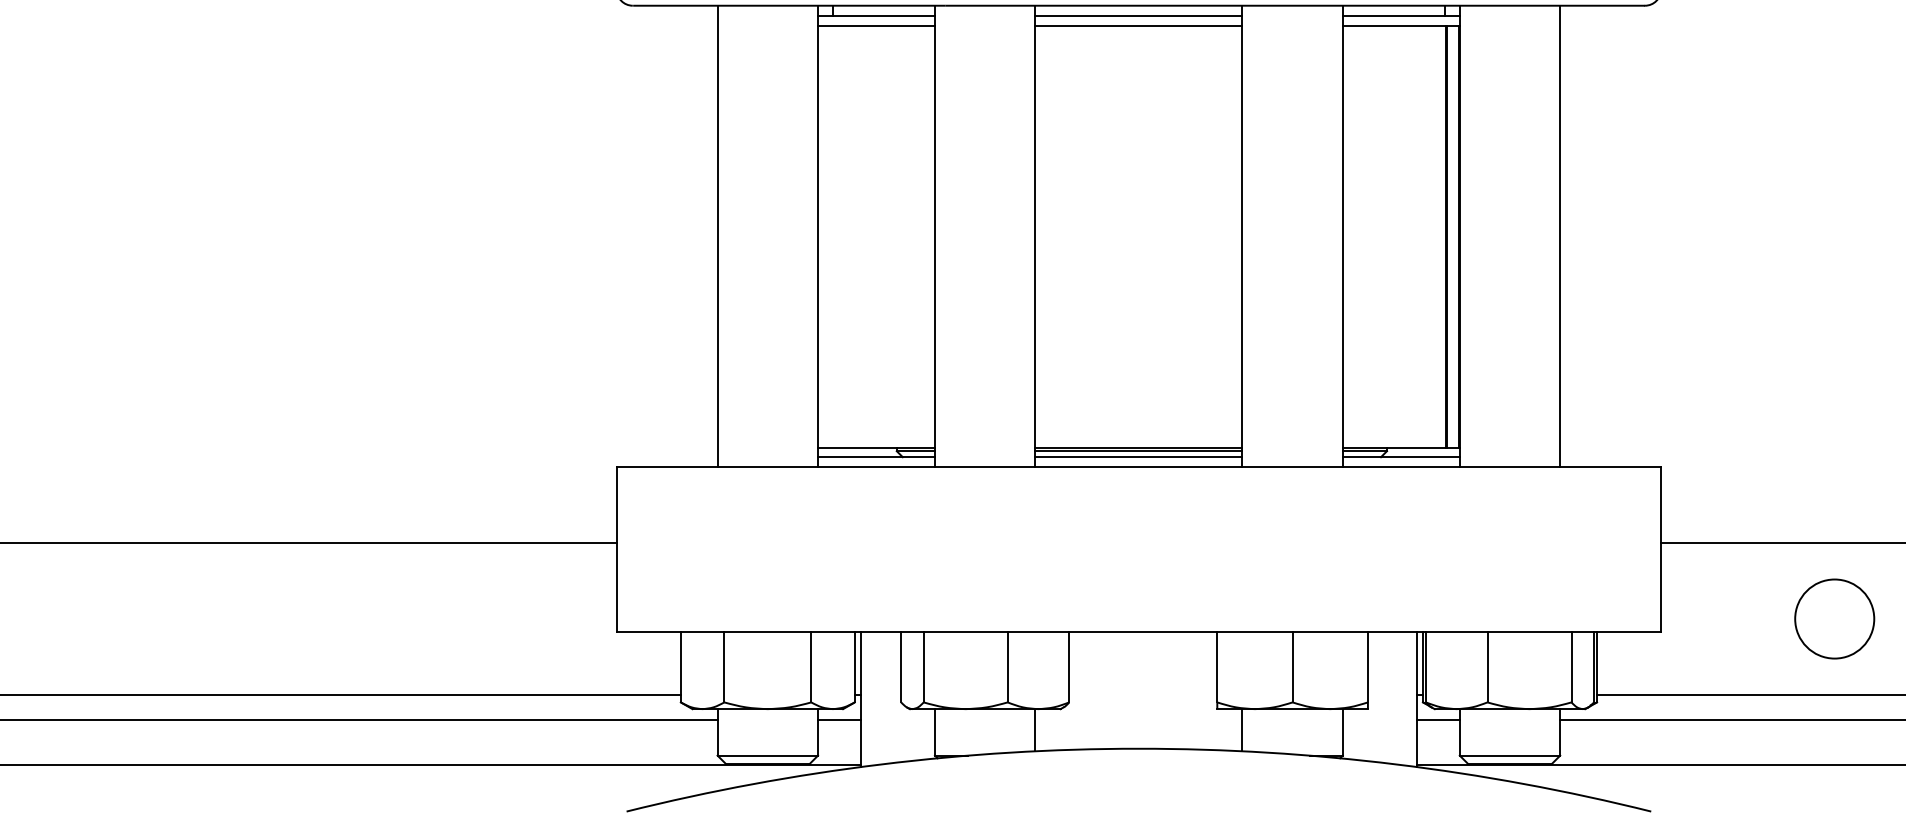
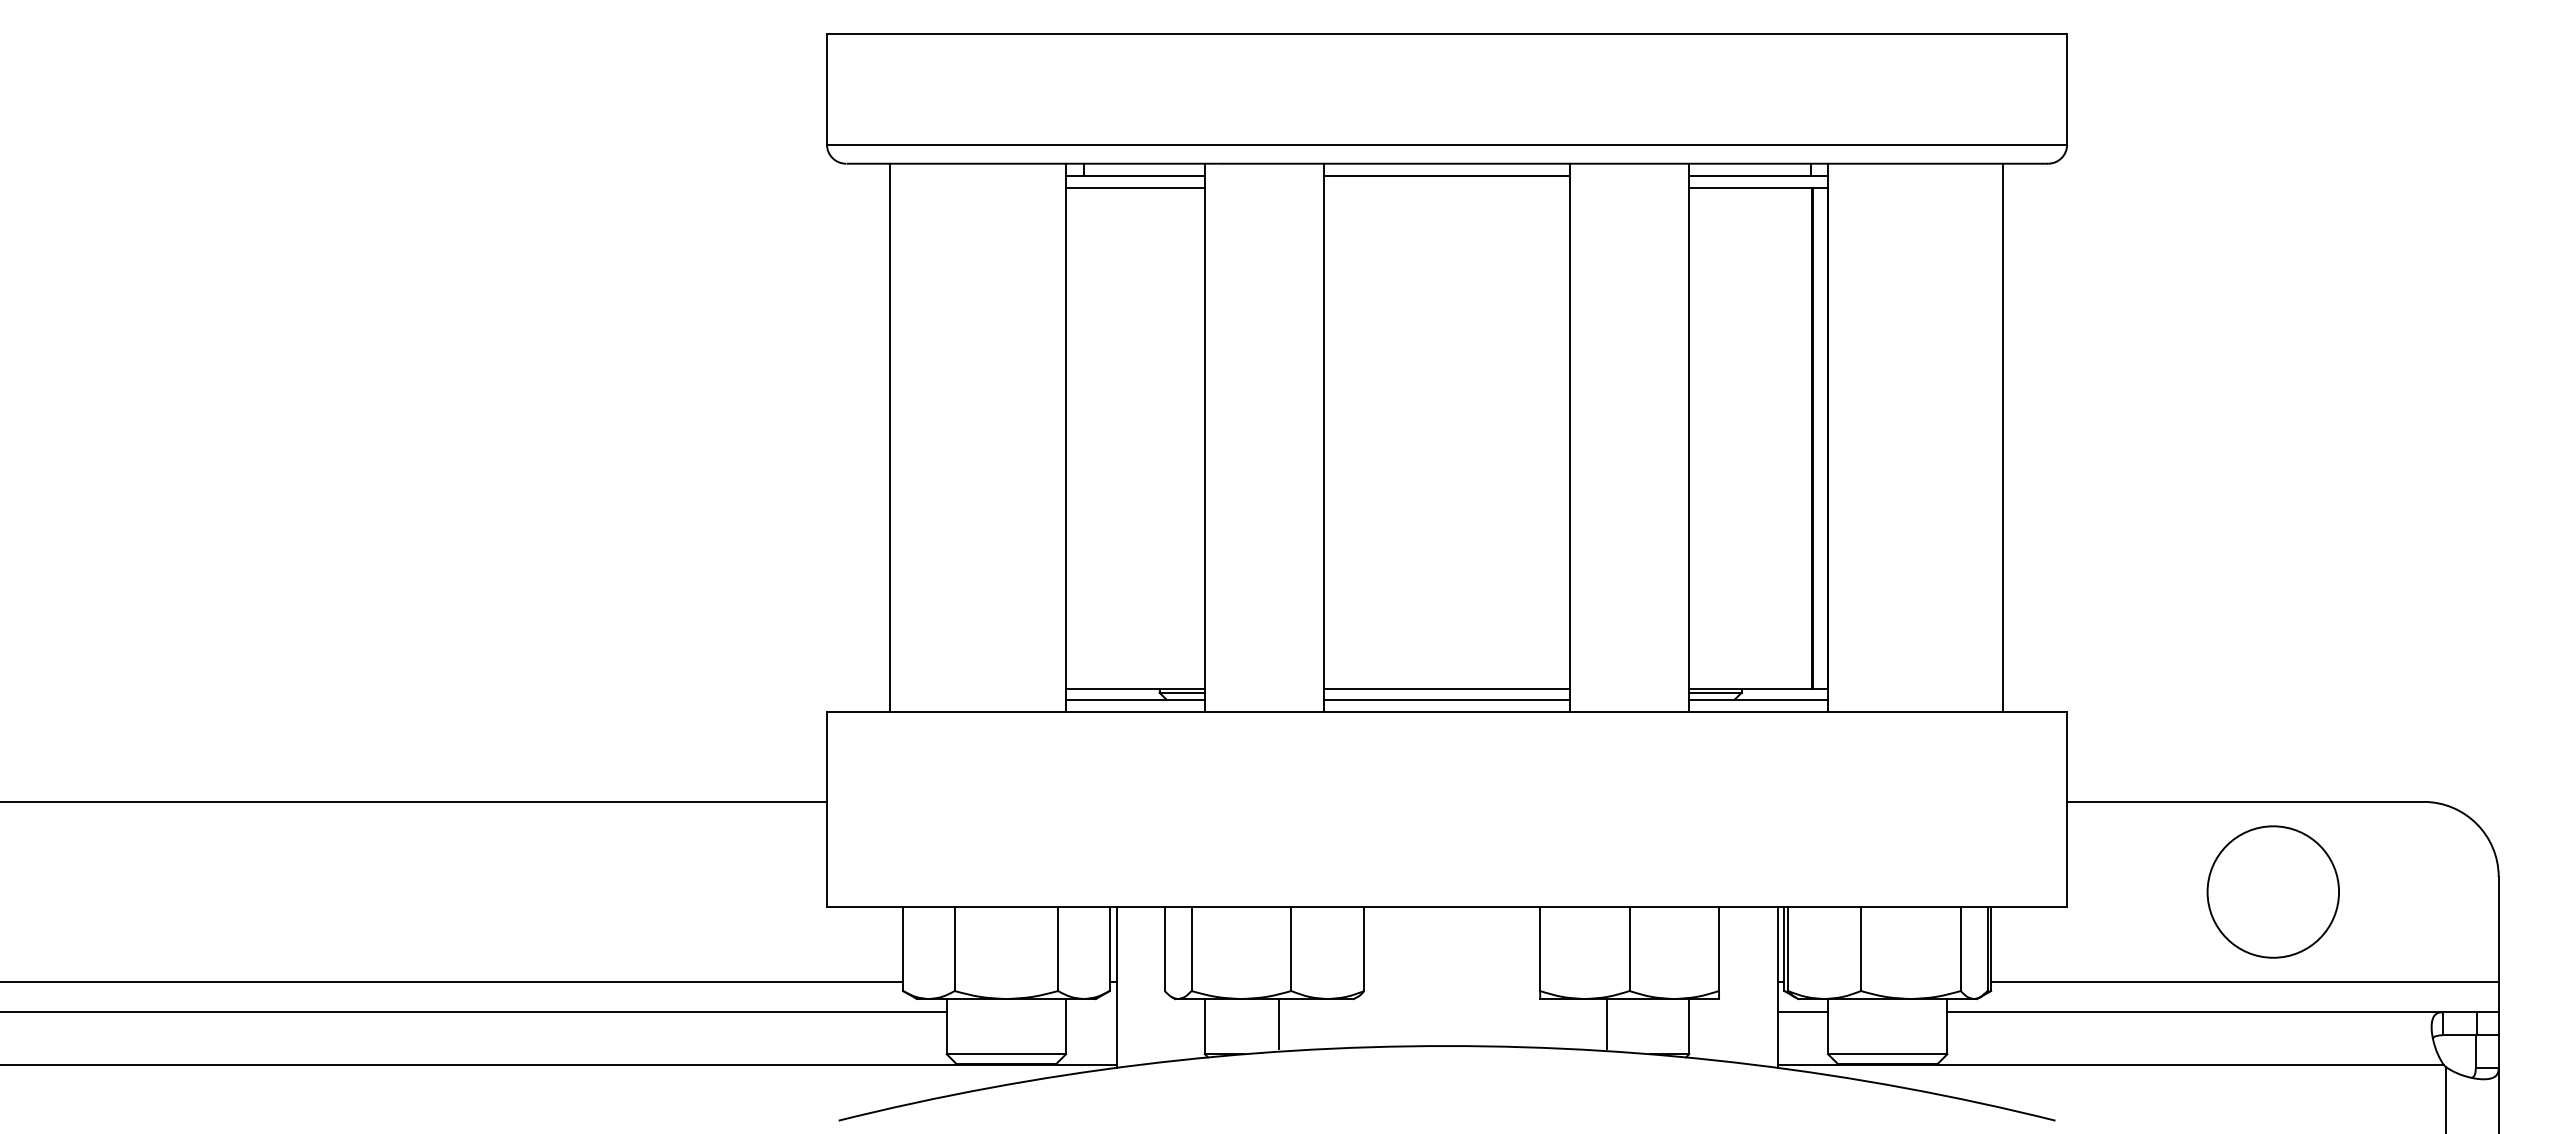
line: (1138, 25) -> (1446, 187), removed
line: (717, 236) -> (889, 437), moved
line: (1560, 236) -> (2003, 437), moved
line: (1138, 451) -> (1446, 692), removed
circle: (1834, 618) -> (2273, 891), size x1.4
line: (839, 720) -> (1091, 1012), removed
line: (1035, 730) -> (1279, 1024), moved
line: (1242, 730) -> (1606, 1024), moved

